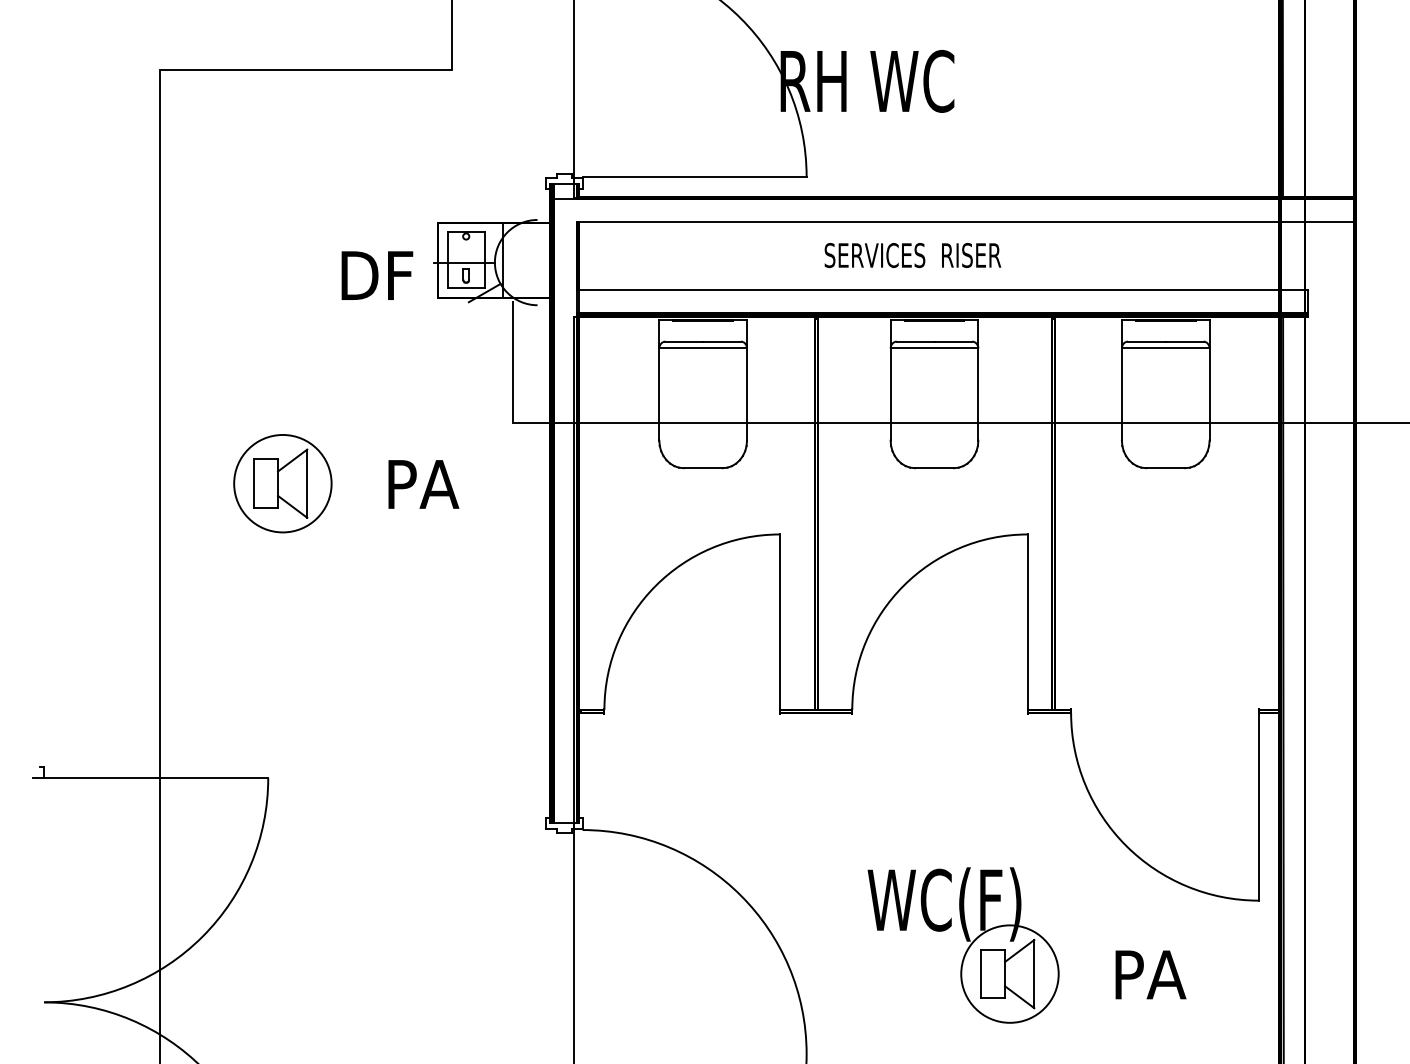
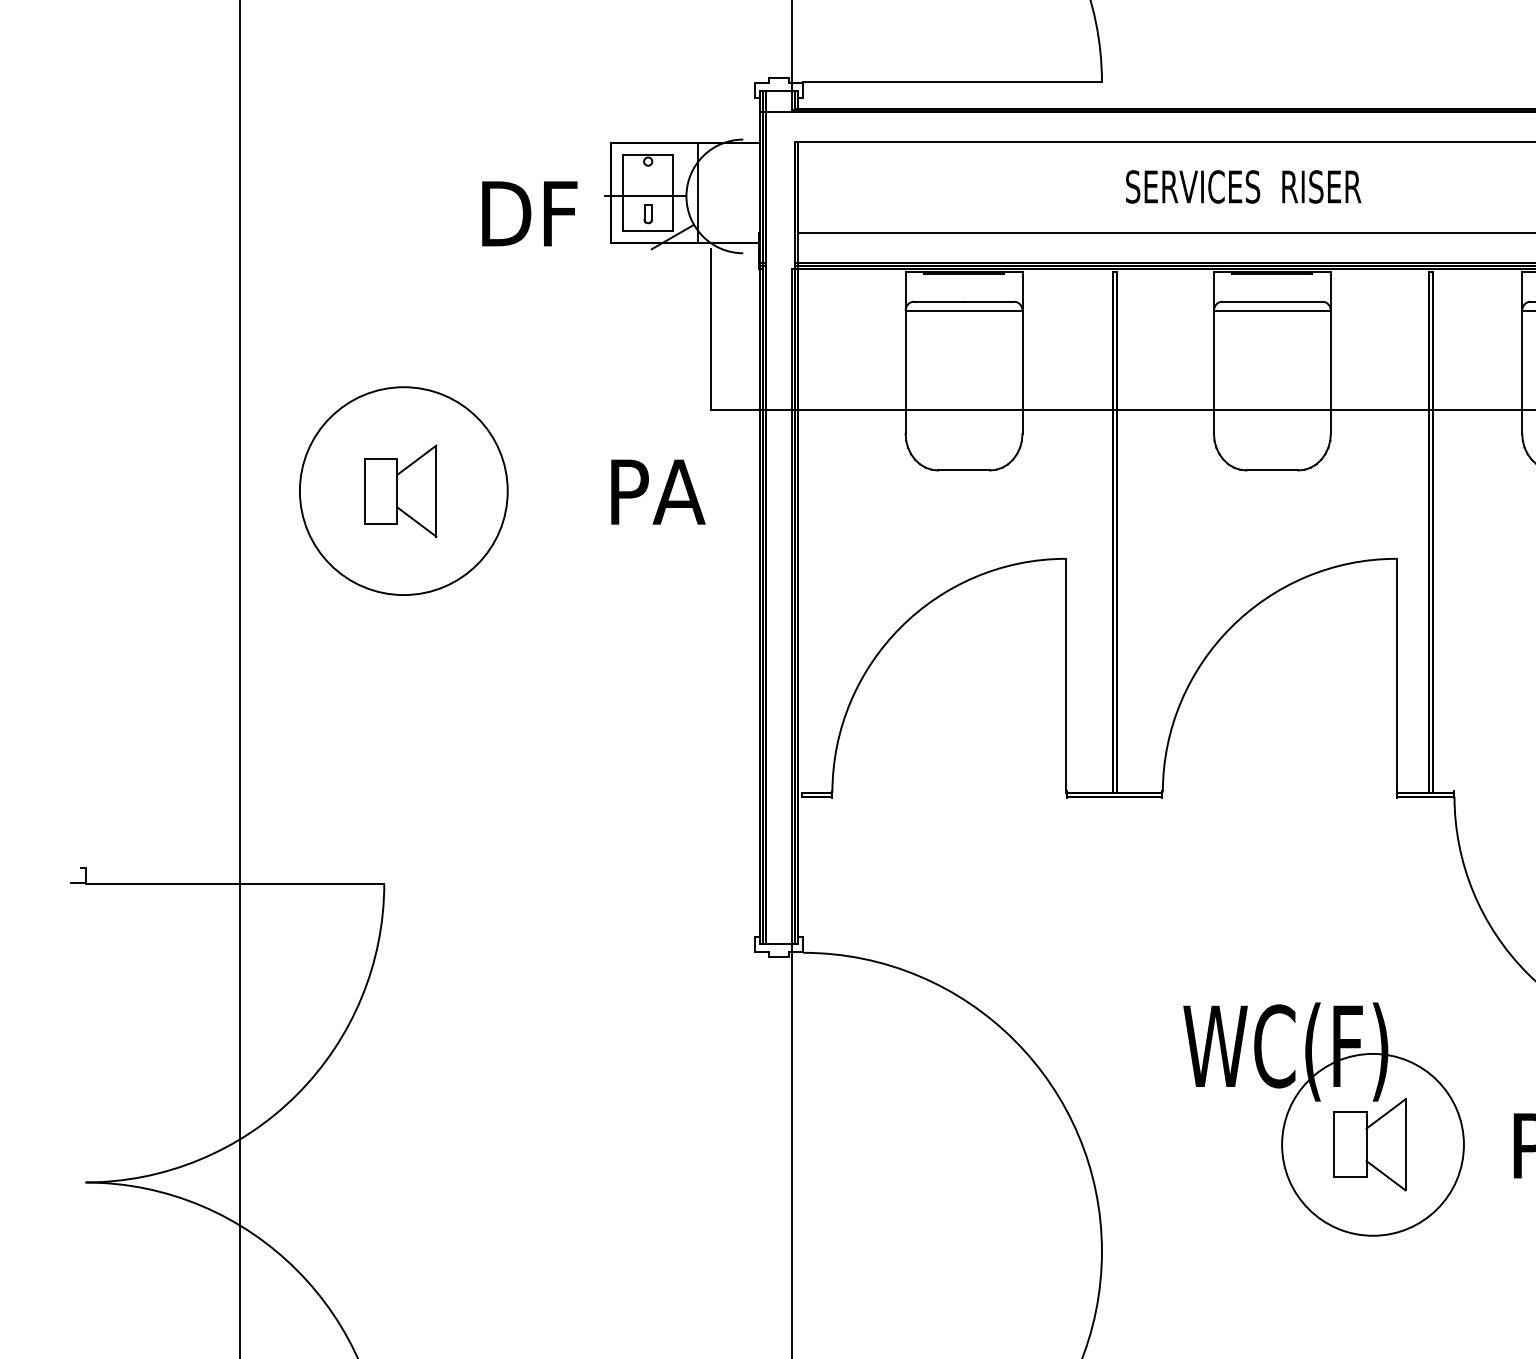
circle: (282, 483) -> (403, 490), size x1.6
text: (423, 484) -> (657, 492), moved
circle: (1009, 973) -> (1372, 1144), size x1.4

